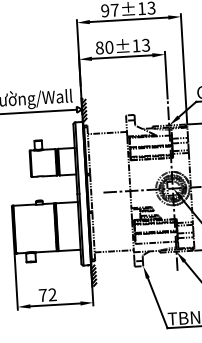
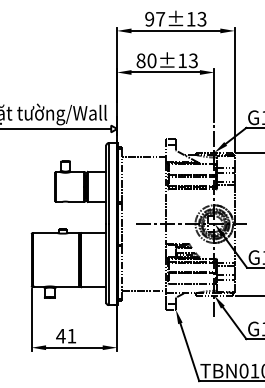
hatch: (84, 109) -> (119, 129), removed
hatch: (93, 275) -> (119, 317), removed
text: (47, 294) -> (66, 335), 72 -> 41

